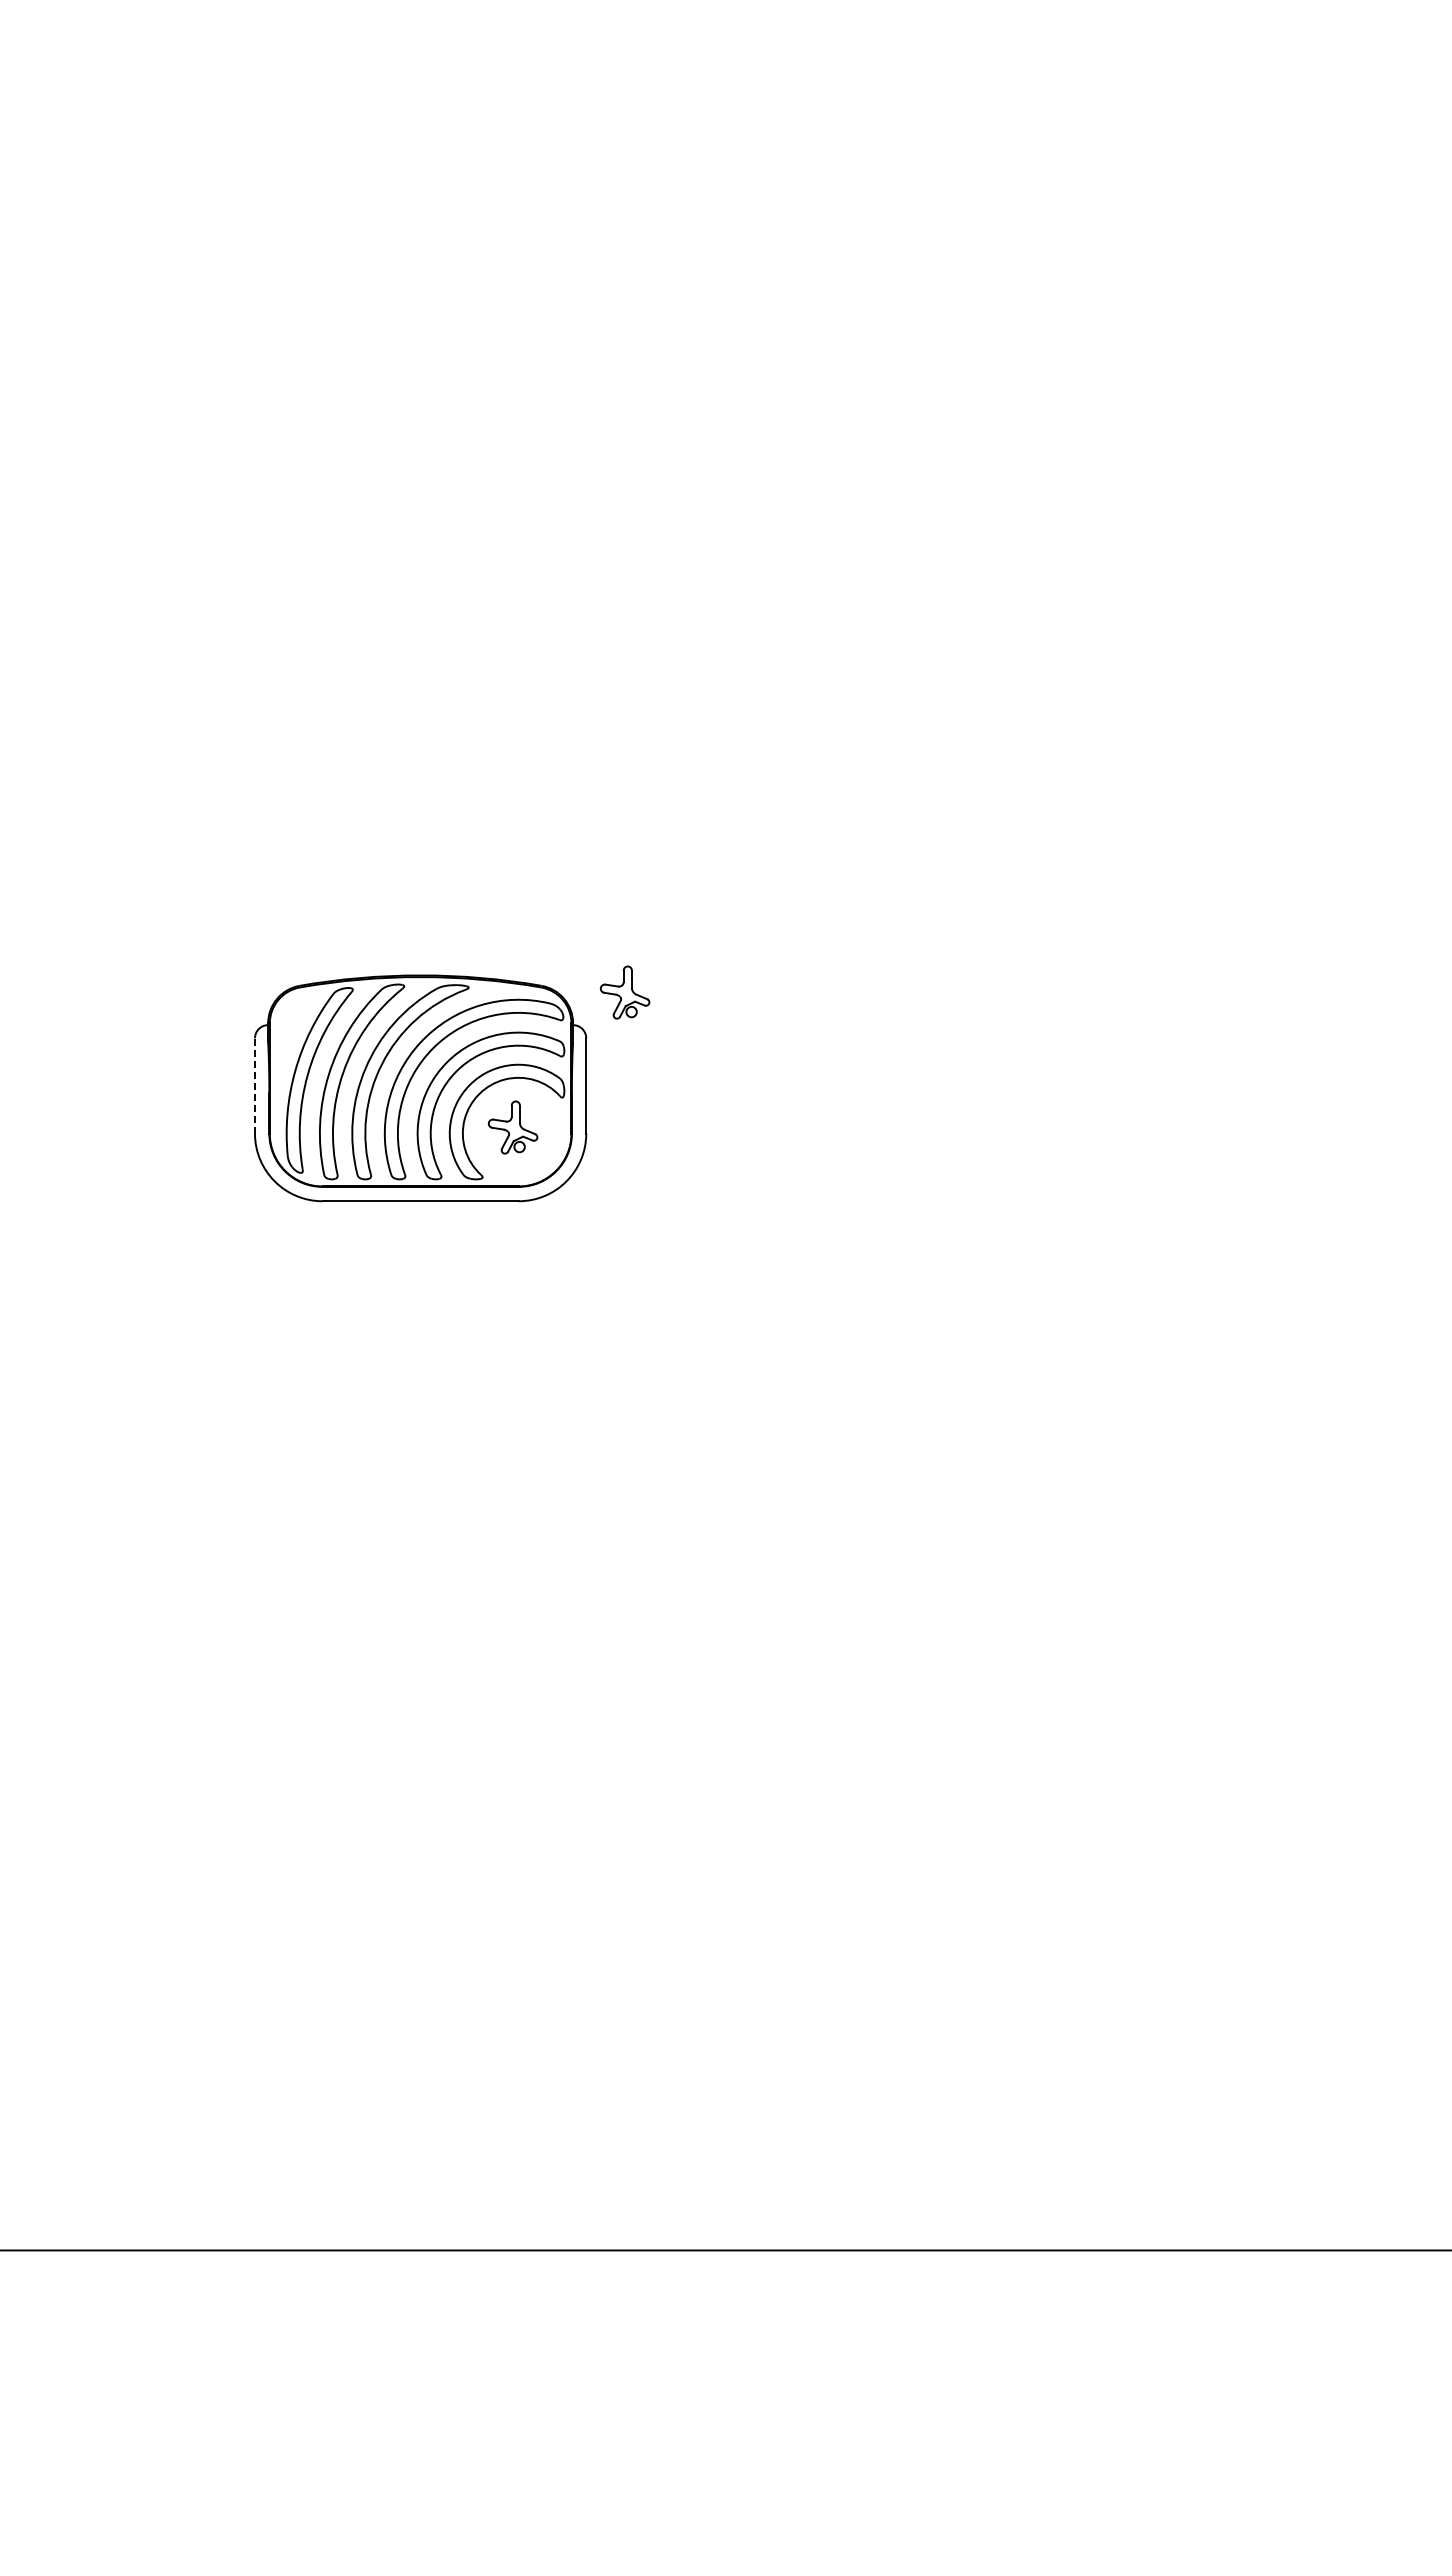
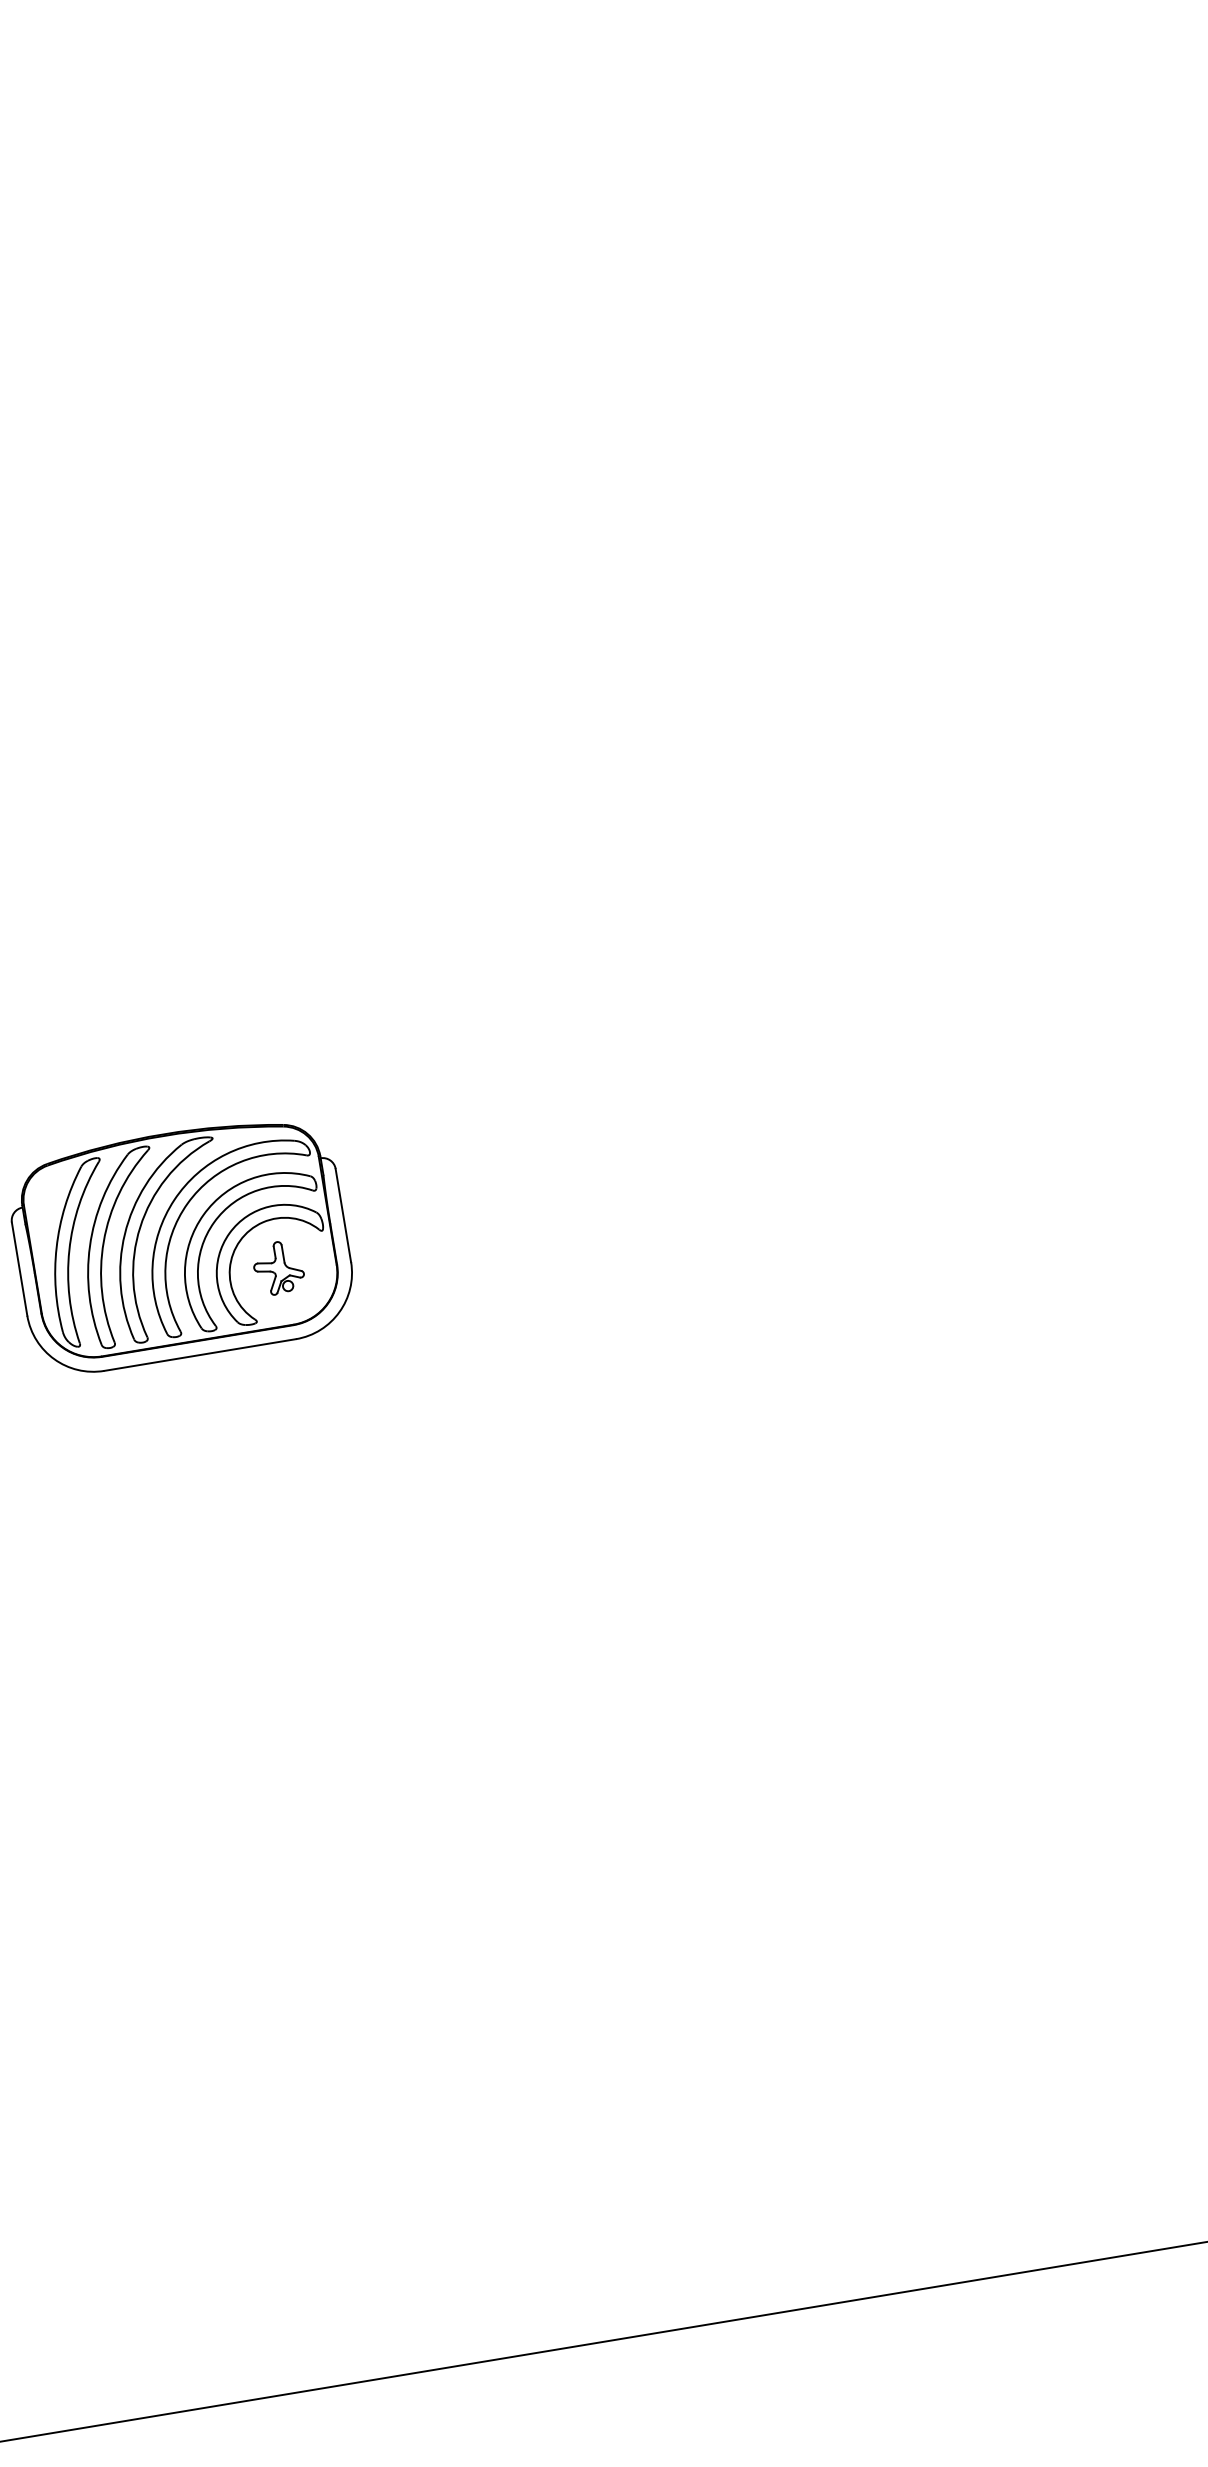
part: (624, 992) -> (365, 1118), removed
line: (254, 1085) -> (19, 1268), dashed -> solid

